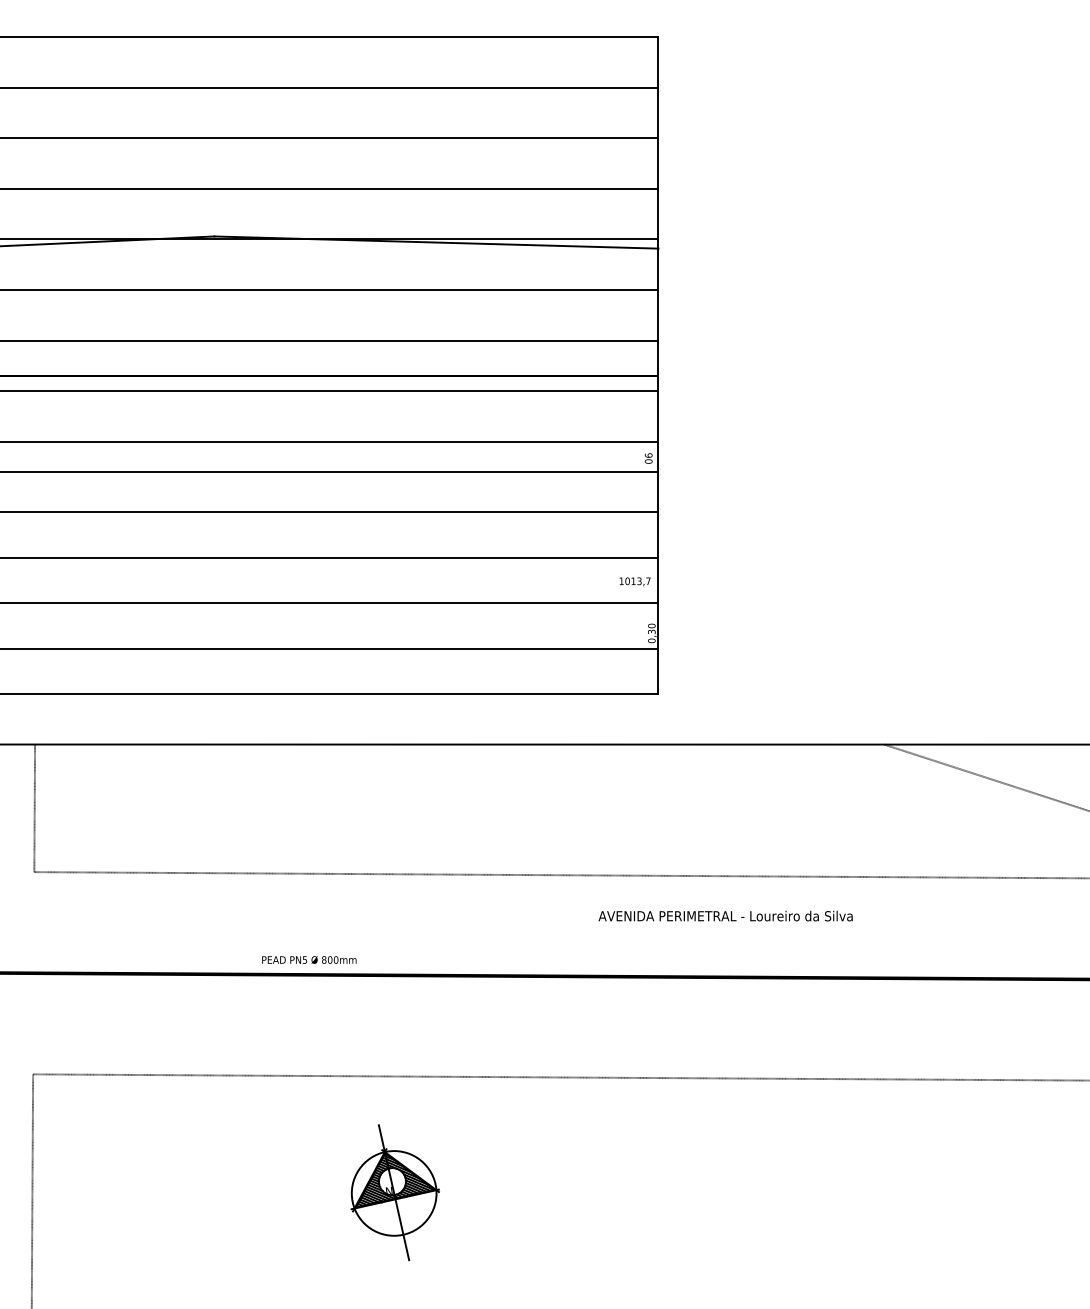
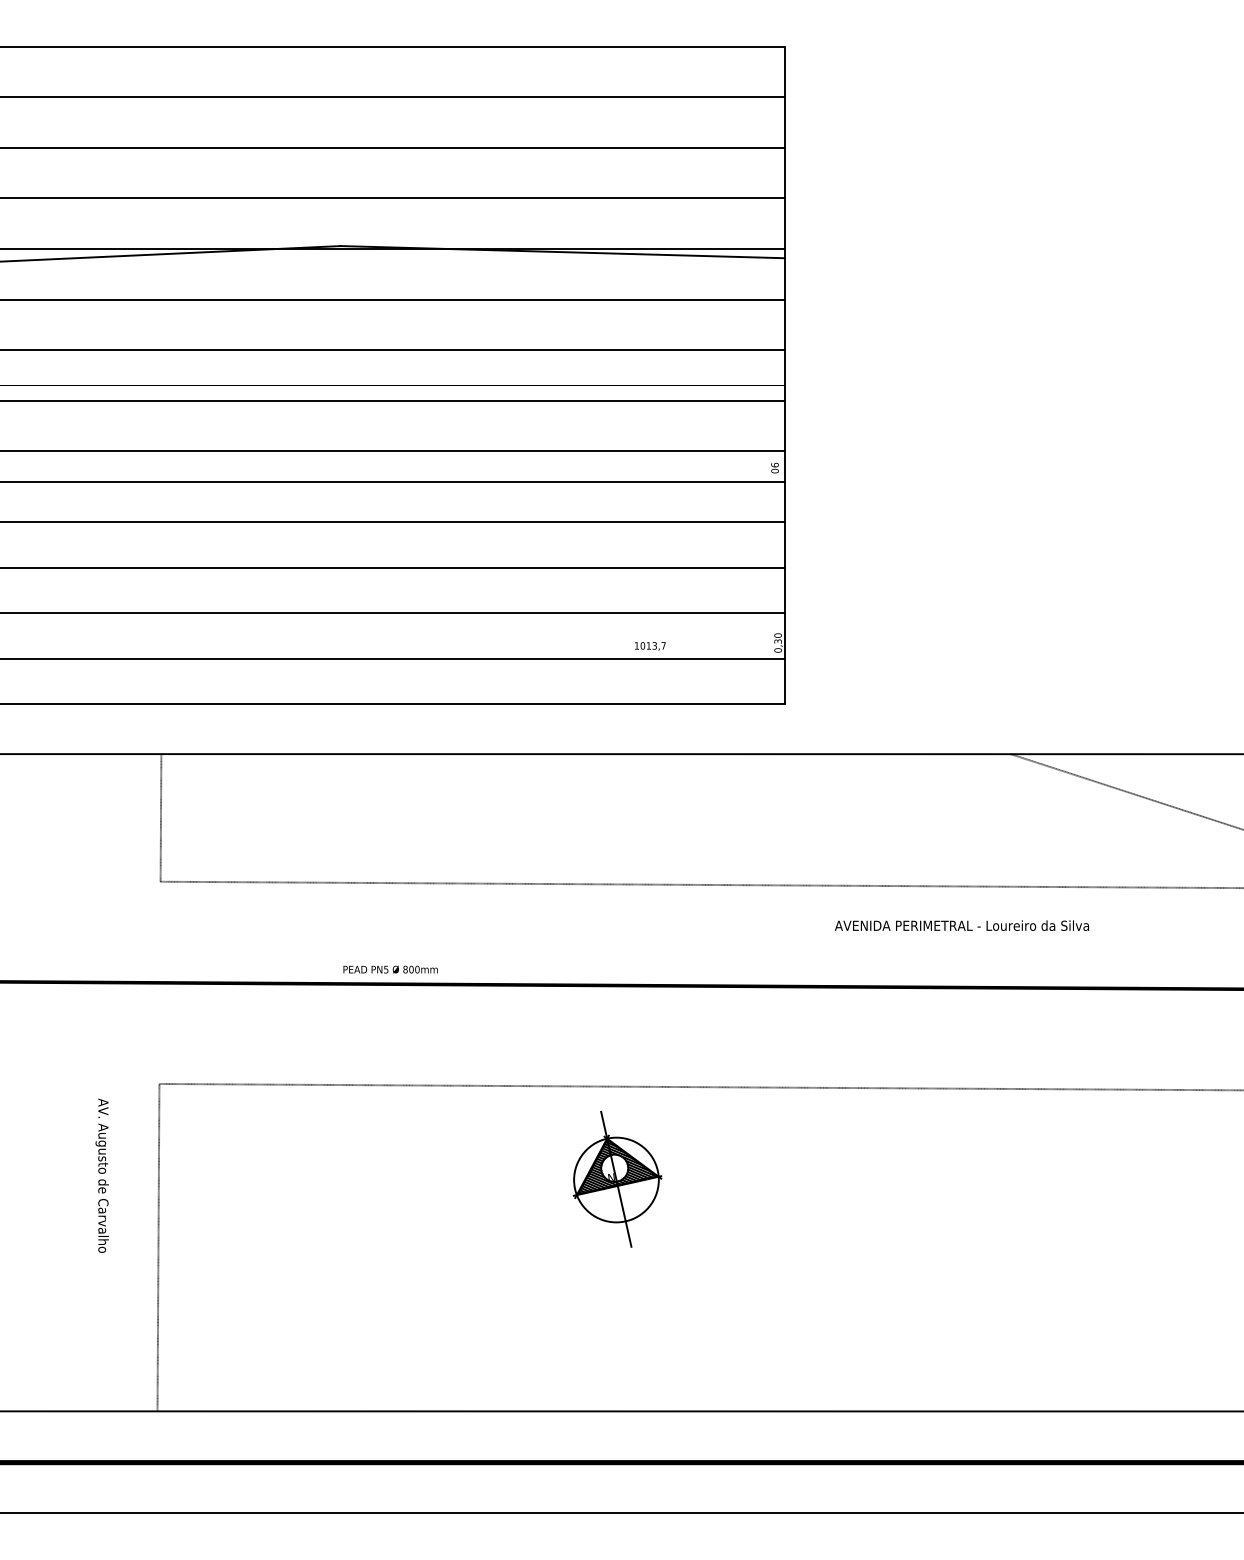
text: (635, 581) -> (650, 646), moved
text: (725, 915) -> (961, 925), moved
text: (309, 959) -> (390, 969), moved
part: (395, 1191) -> (617, 1178), moved

